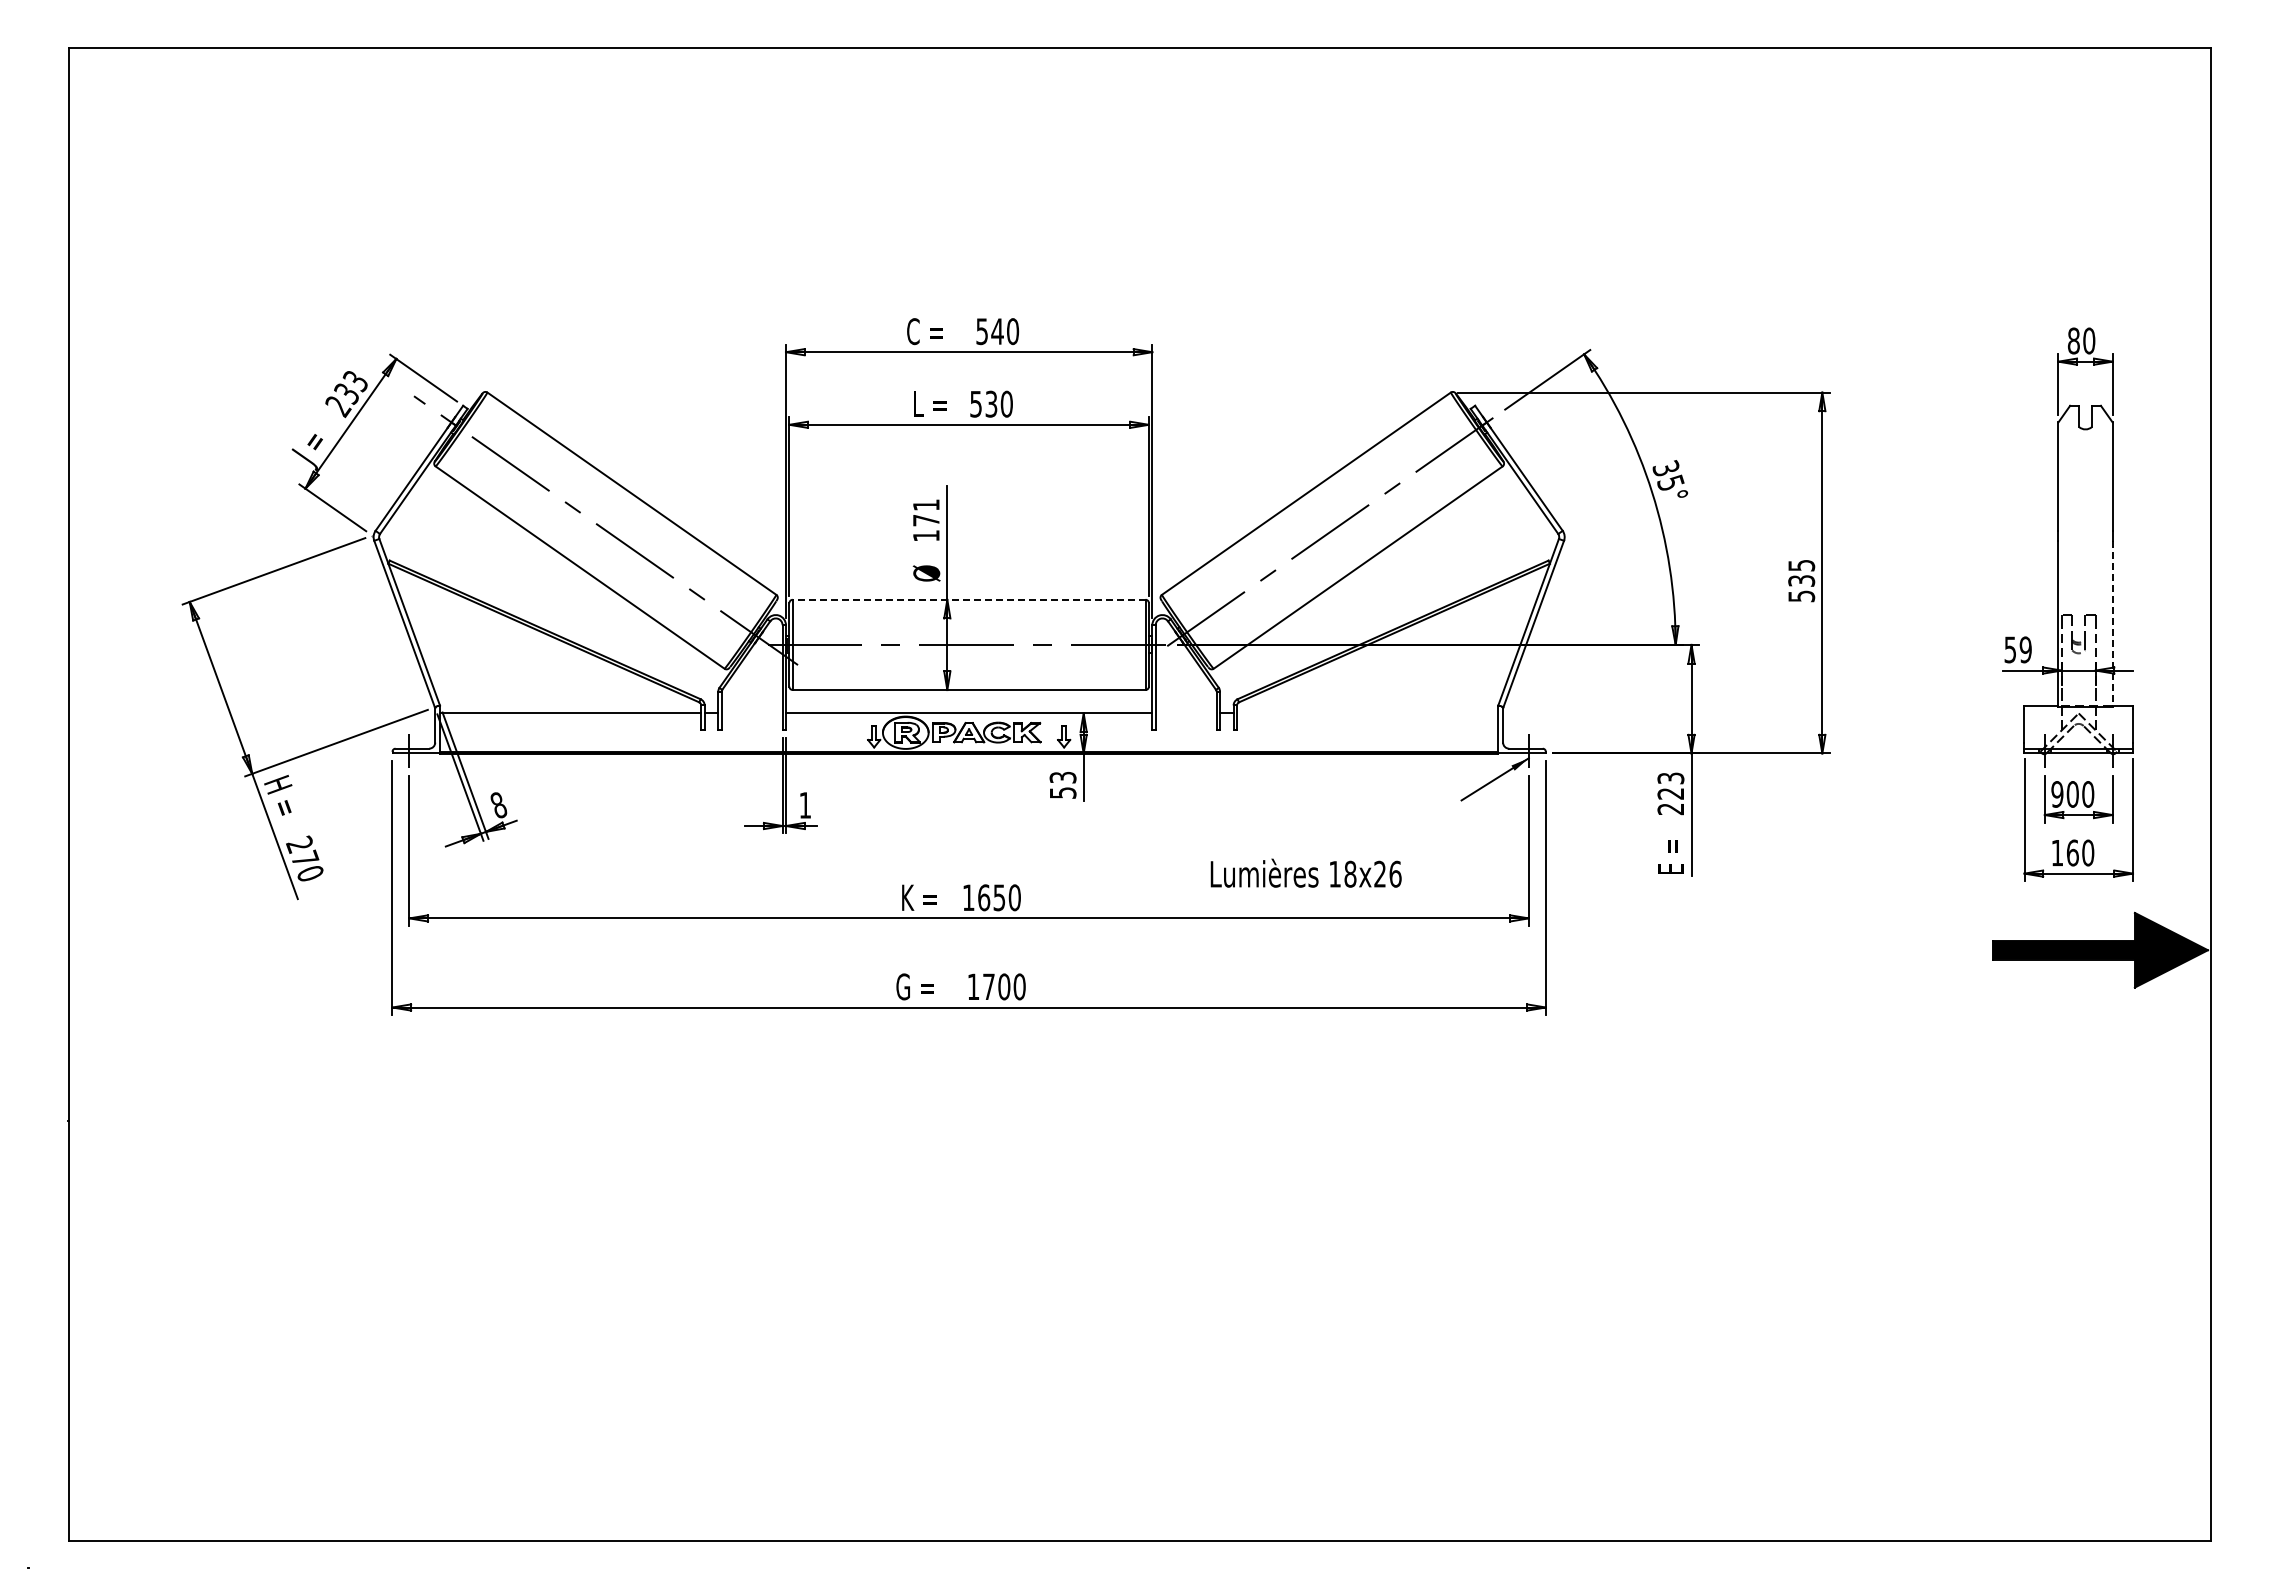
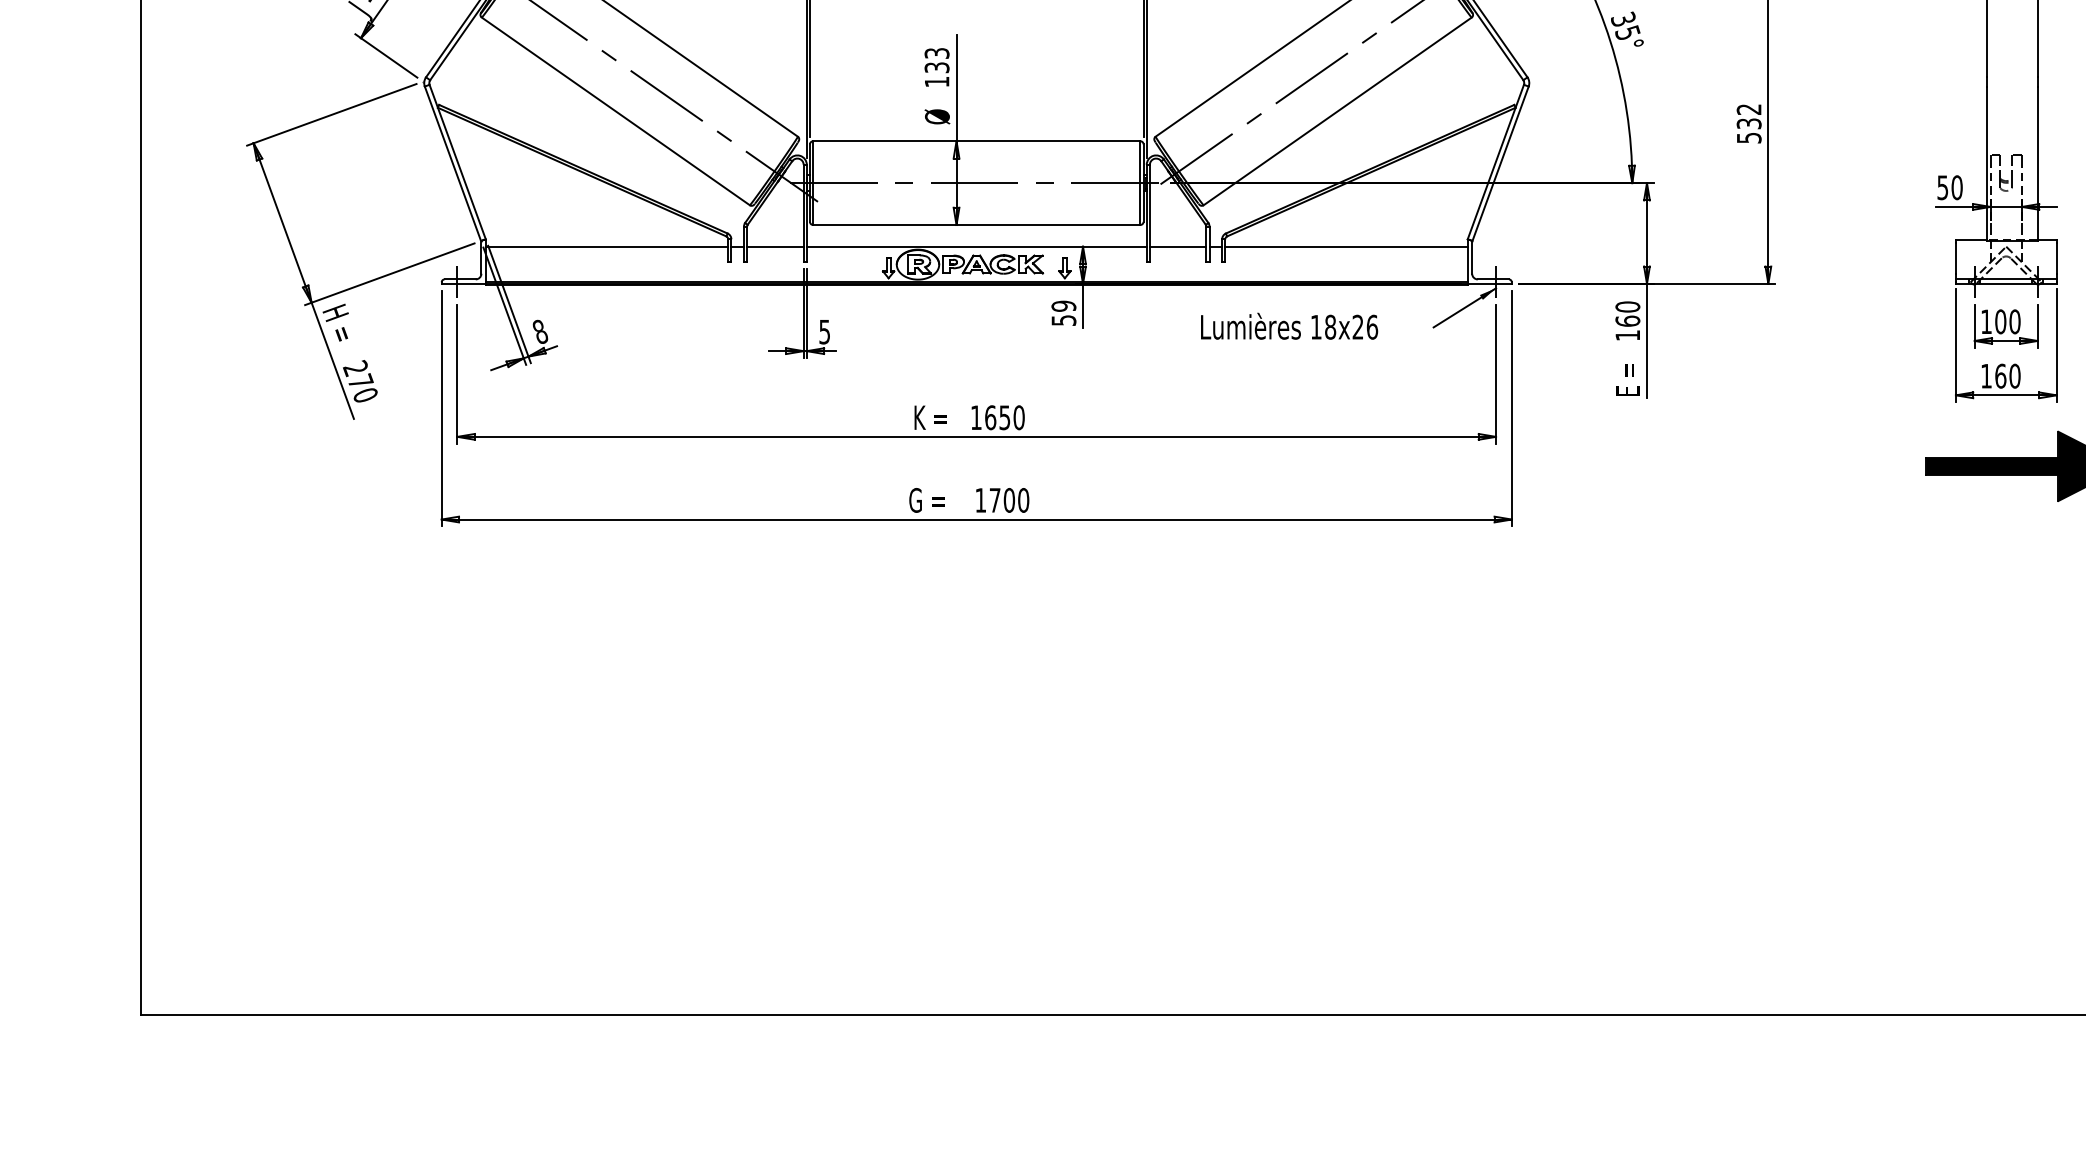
text: (925, 512) -> (936, 60), 171 -> 133
text: (1801, 565) -> (1749, 109), 535 -> 532
line: (968, 599) -> (976, 140), dashed -> solid
line: (2112, 624) -> (2037, 164), dashed -> solid
text: (2025, 649) -> (1956, 187), 59 -> 50
line: (751, 713) -> (774, 246), added
line: (1185, 713) -> (1177, 246), added
line: (1367, 713) -> (1346, 246), added
text: (1062, 777) -> (1063, 306), 53 -> 59
text: (1670, 793) -> (1627, 320), 223 -> 160
text: (2057, 794) -> (1986, 321), 900 -> 100
text: (804, 805) -> (824, 332), 1 -> 5
text: (1305, 872) -> (1288, 325), moved

